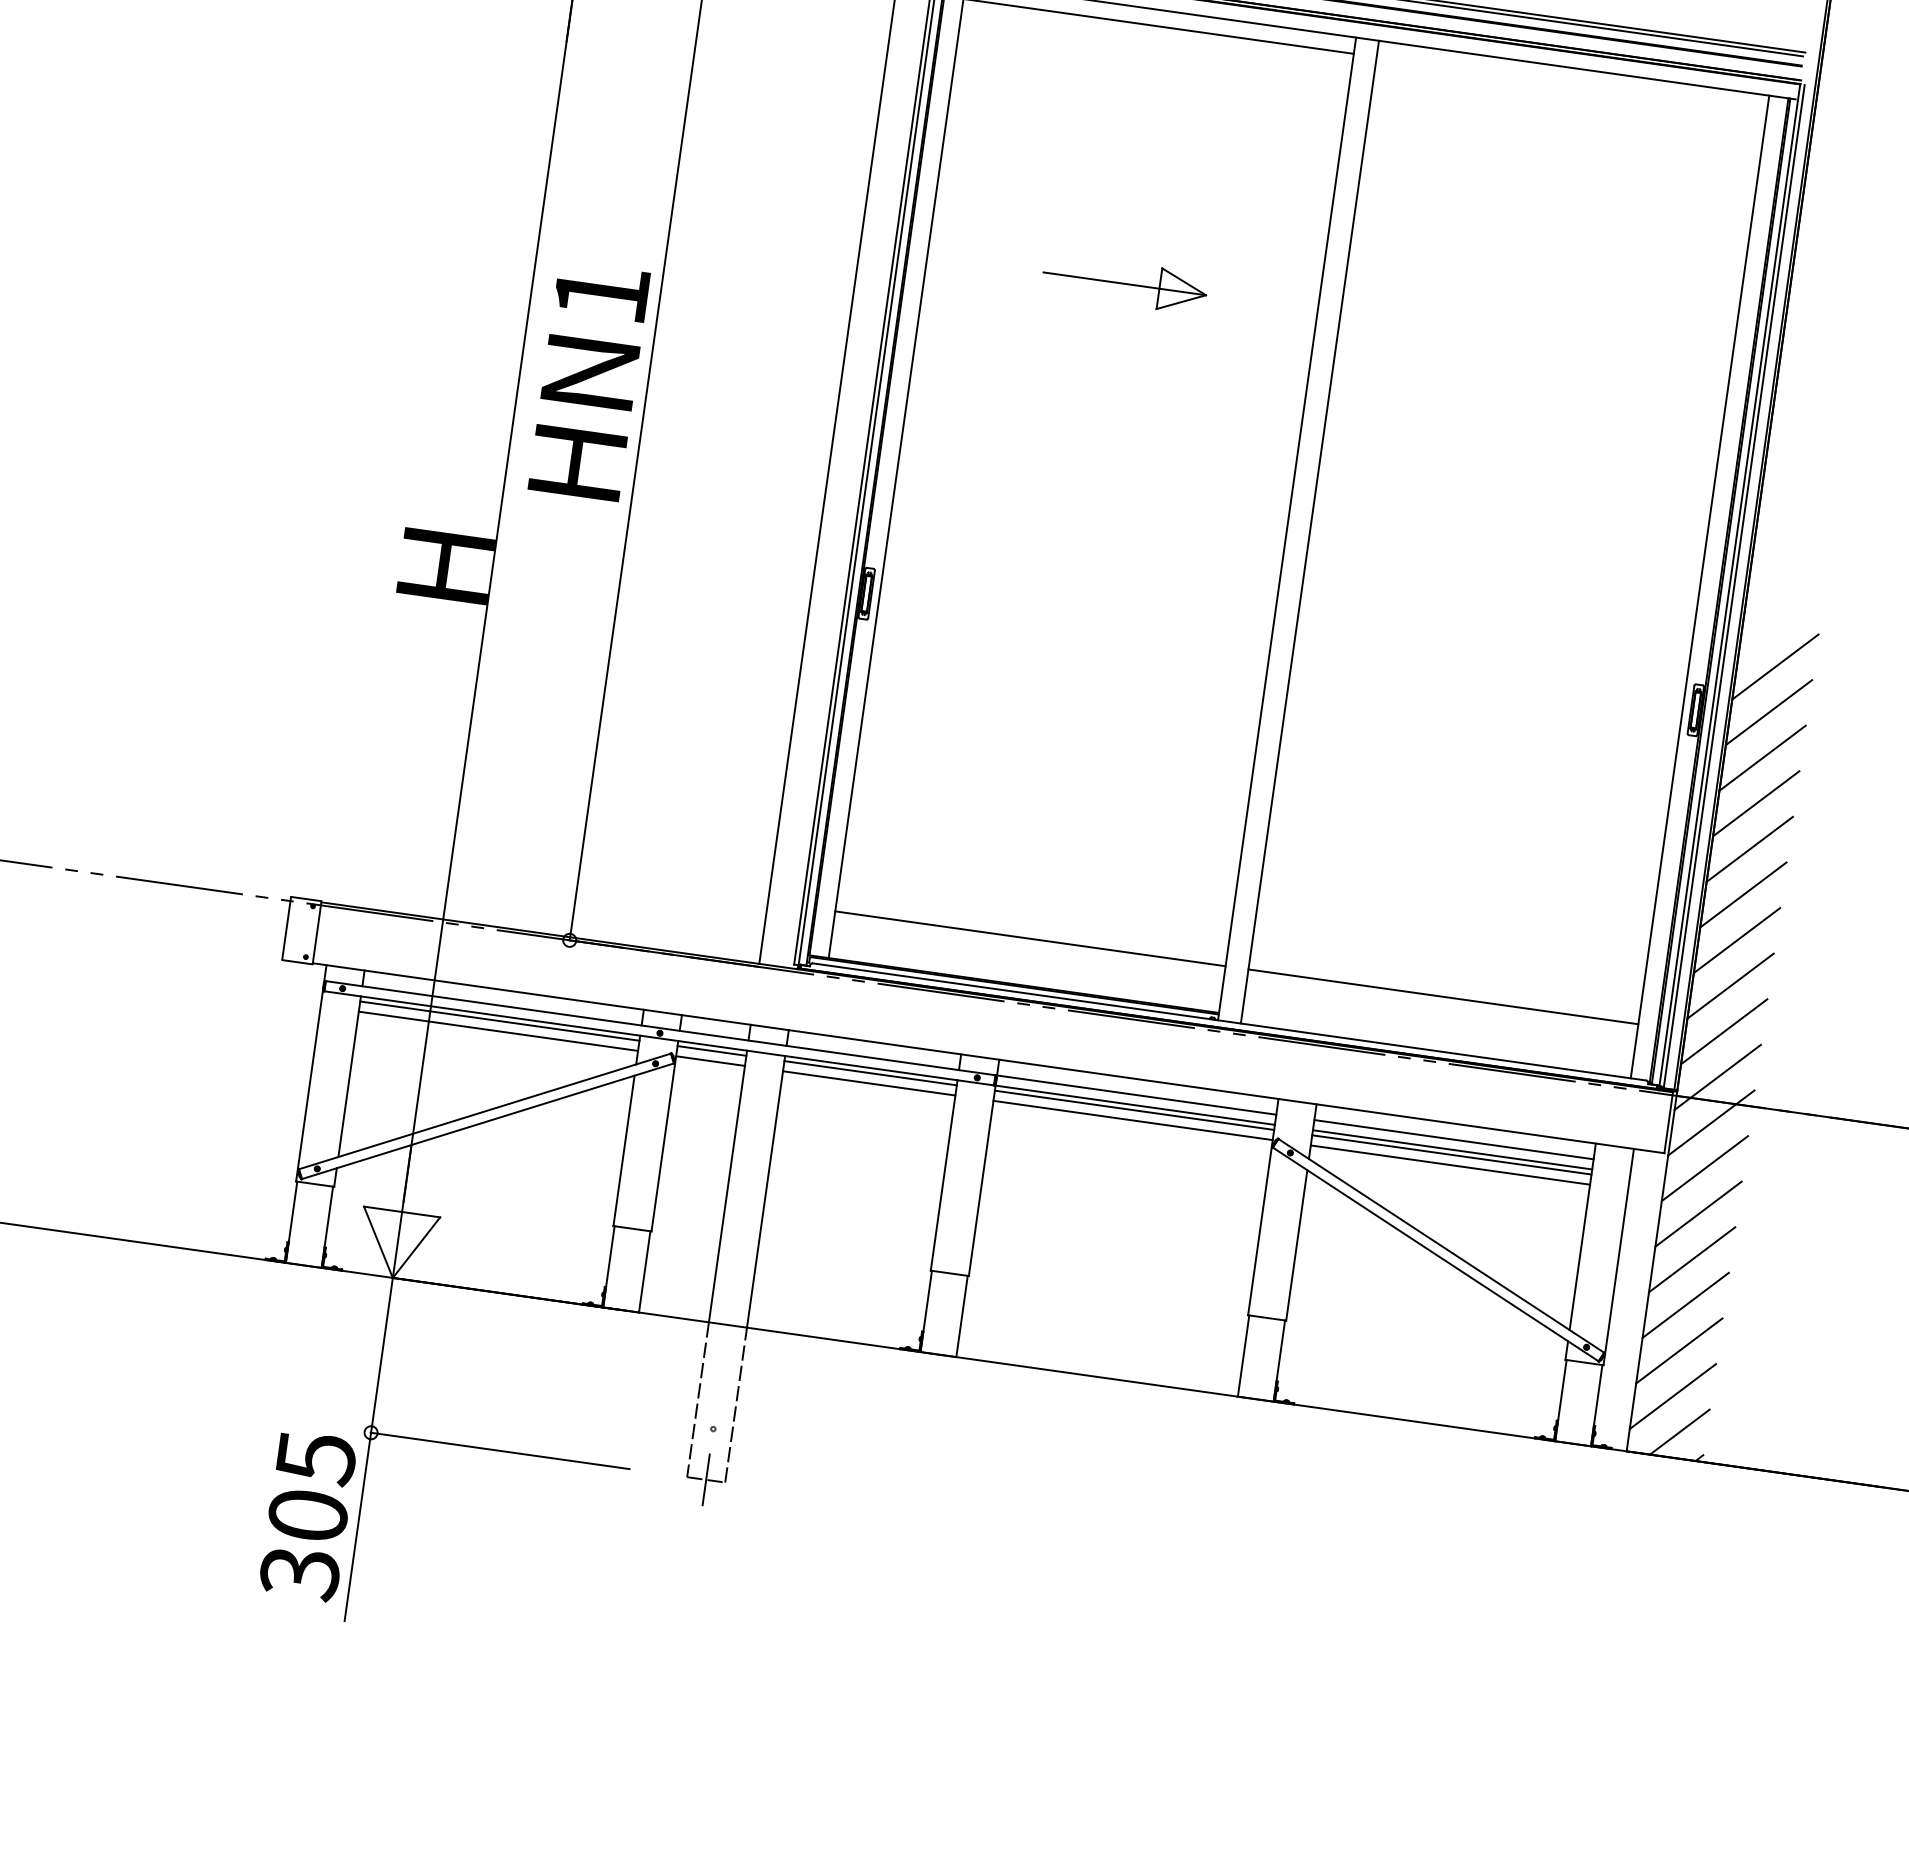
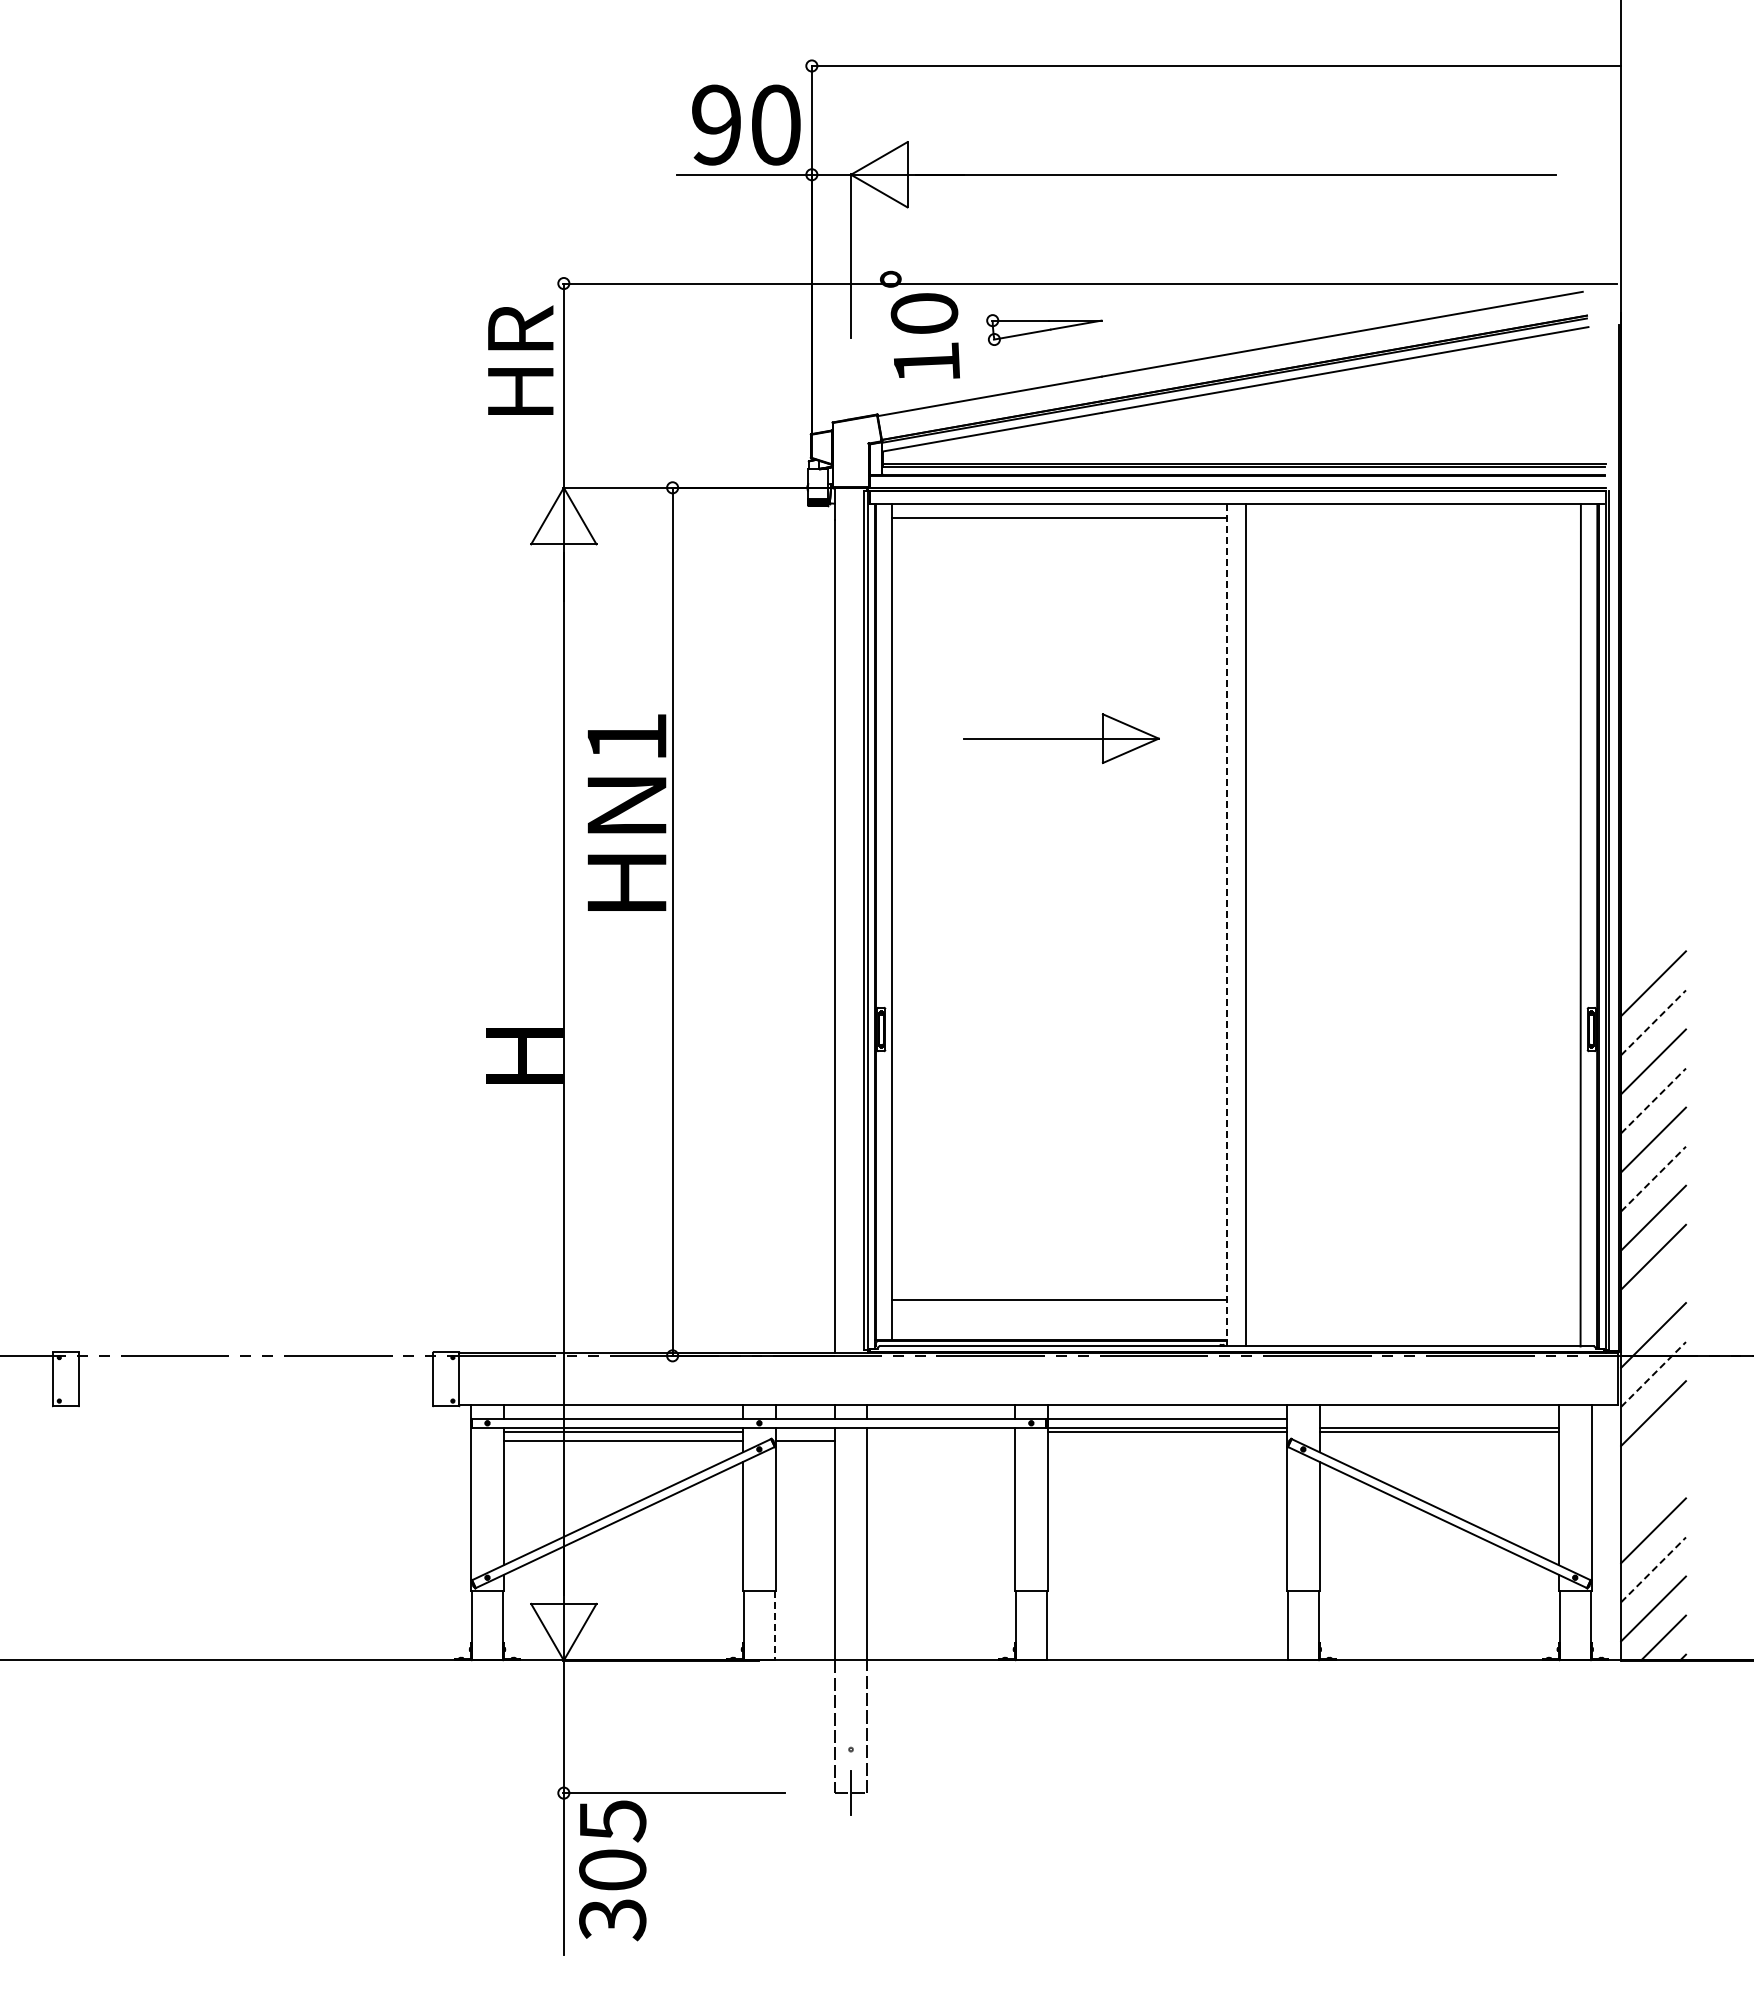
part: (1124, 283) -> (1061, 738), size x1.4
text: (589, 381) -> (627, 812), moved
line: (1286, 528) -> (1226, 925), solid -> dashed
line: (1769, 712) -> (1653, 1022), solid -> dashed
line: (1756, 803) -> (1653, 1100), solid -> dashed
line: (1743, 895) -> (1653, 1179), solid -> dashed
line: (1443, 997) -> (1413, 1300), removed
line: (1724, 1030) -> (1653, 1295), removed
line: (711, 1050) -> (804, 1431), removed
line: (871, 1072) -> (941, 1431), removed
line: (869, 1083) -> (941, 1440), removed
line: (1133, 1120) -> (1167, 1440), removed
line: (1711, 1122) -> (1653, 1374), solid -> dashed
line: (1453, 1139) -> (1438, 1418), removed
line: (1449, 1164) -> (1438, 1440), removed
line: (1698, 1213) -> (1653, 1452), removed
line: (1692, 1259) -> (1653, 1491), removed
line: (644, 1271) -> (774, 1625), solid -> dashed
line: (1679, 1350) -> (1653, 1569), solid -> dashed
text: (307, 1515) -> (612, 1870), moved

